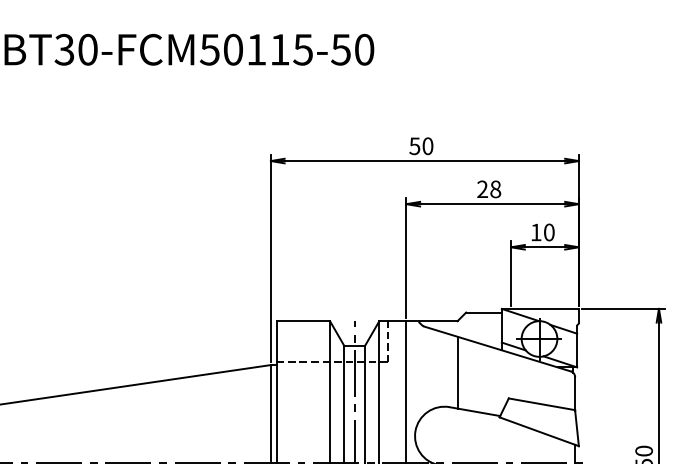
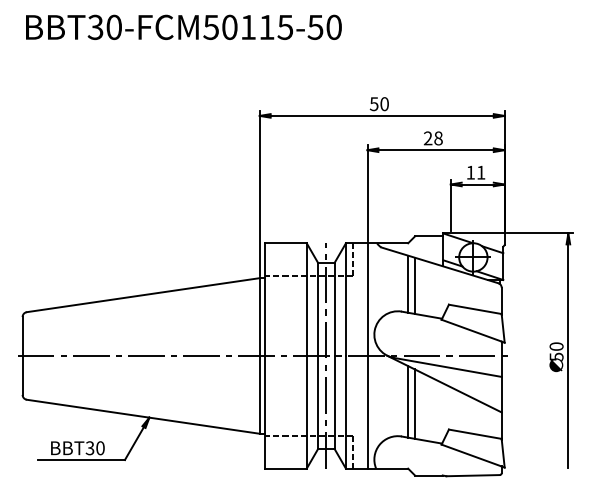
text: (549, 232) -> (481, 172), 10 -> 11
line: (466, 374) -> (415, 285), added

